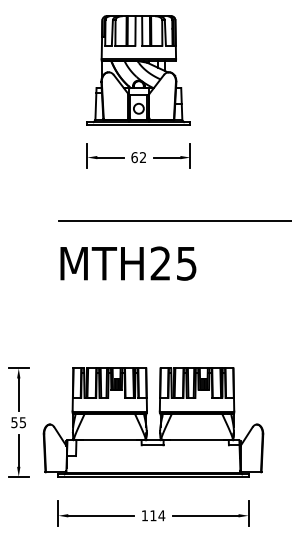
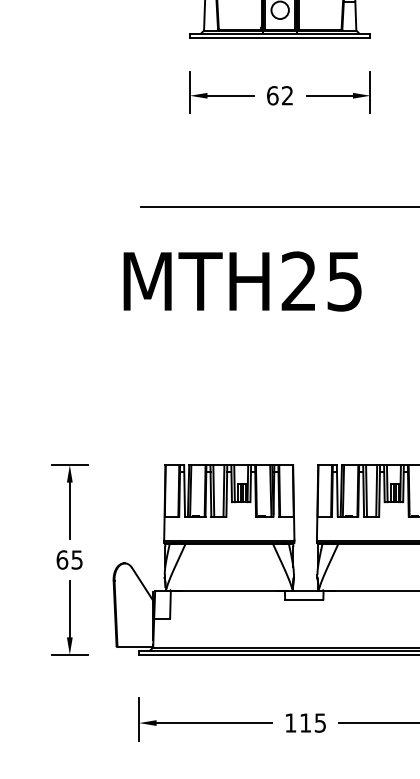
text: (128, 263) -> (242, 281), moved
text: (14, 422) -> (62, 559), 55 -> 65
text: (161, 515) -> (319, 722), 114 -> 115

